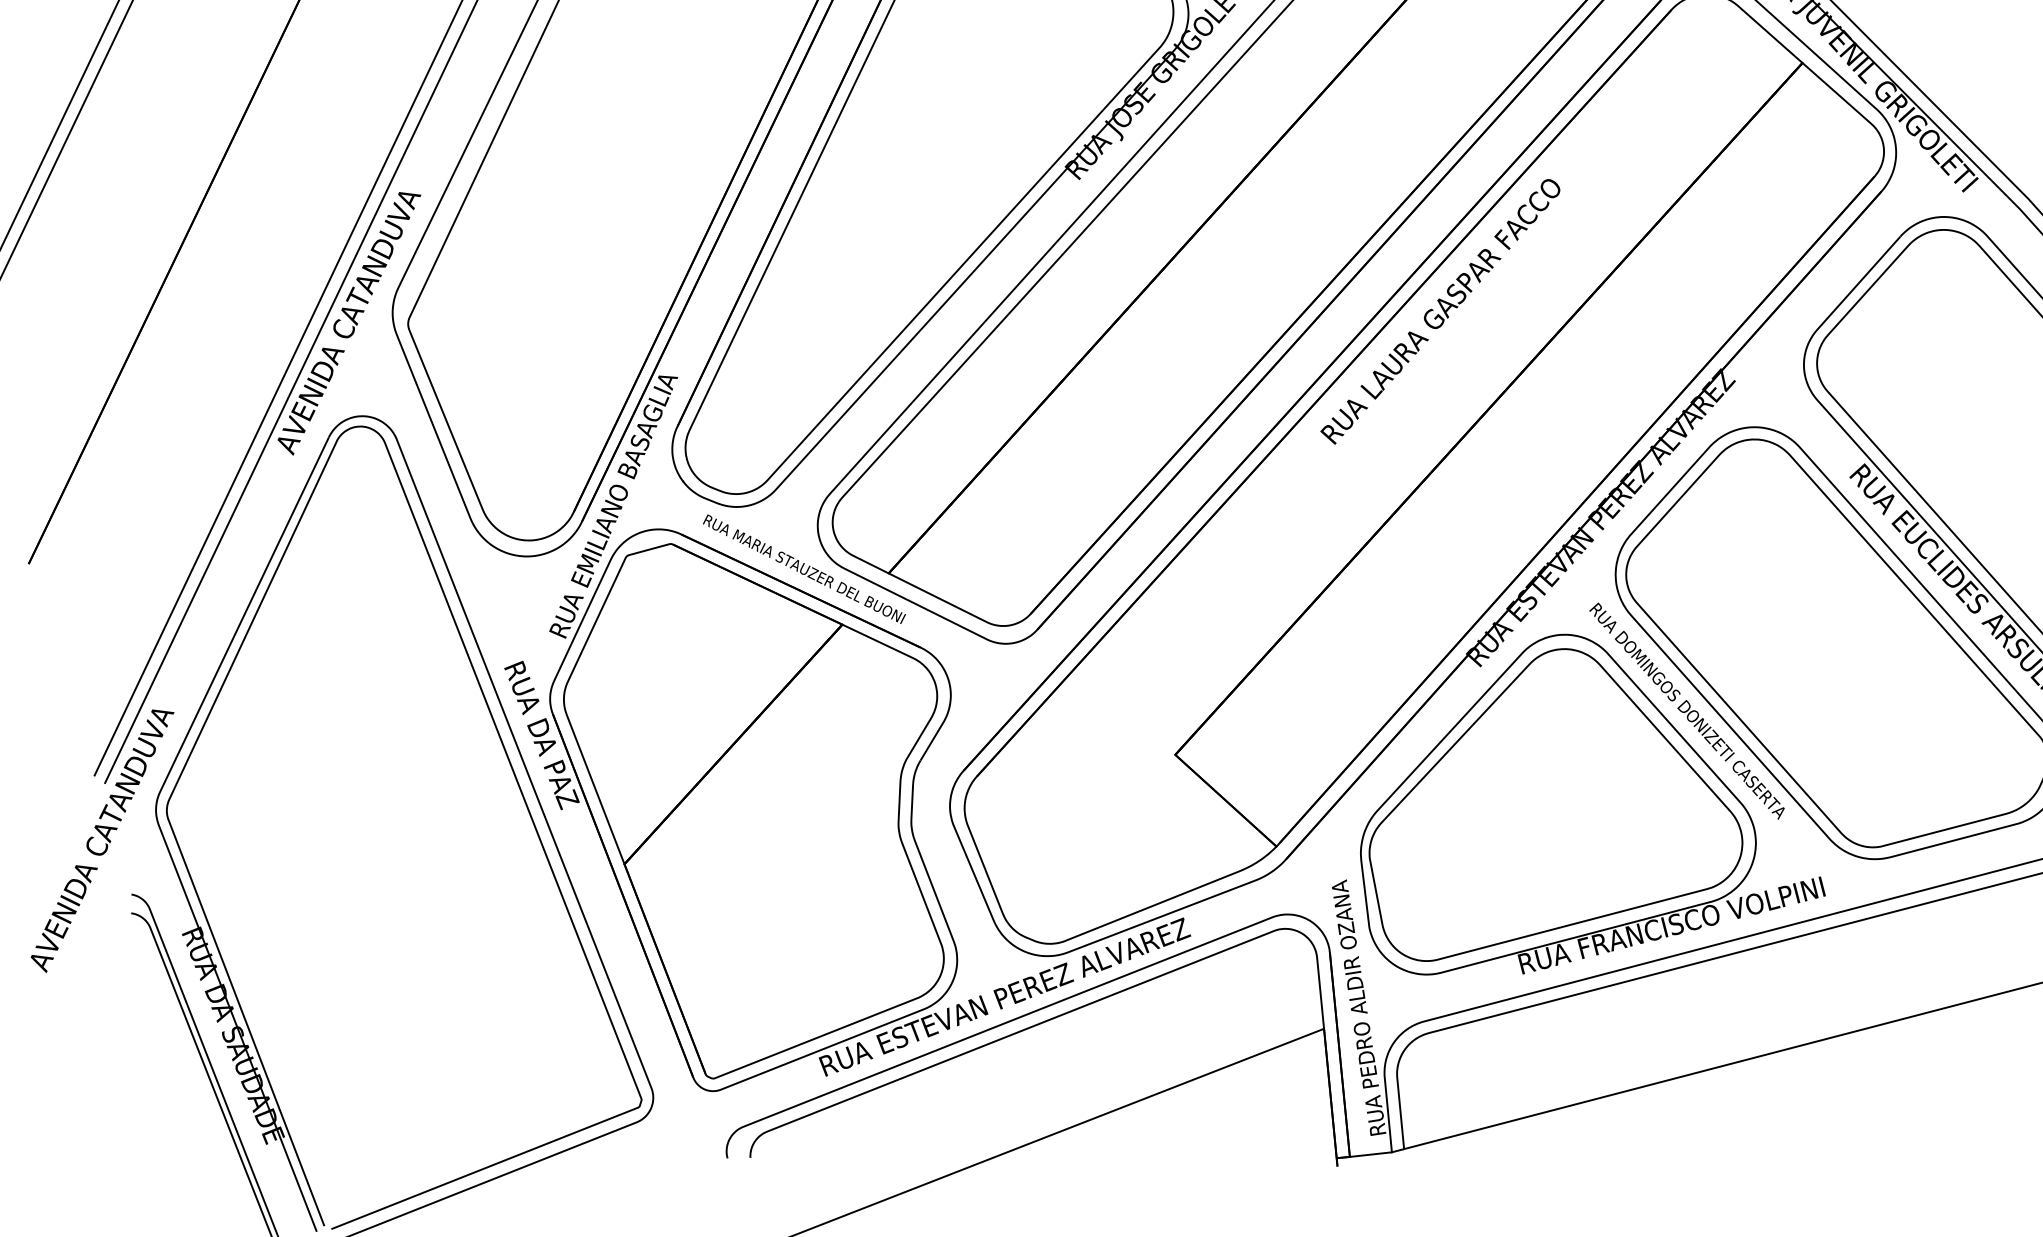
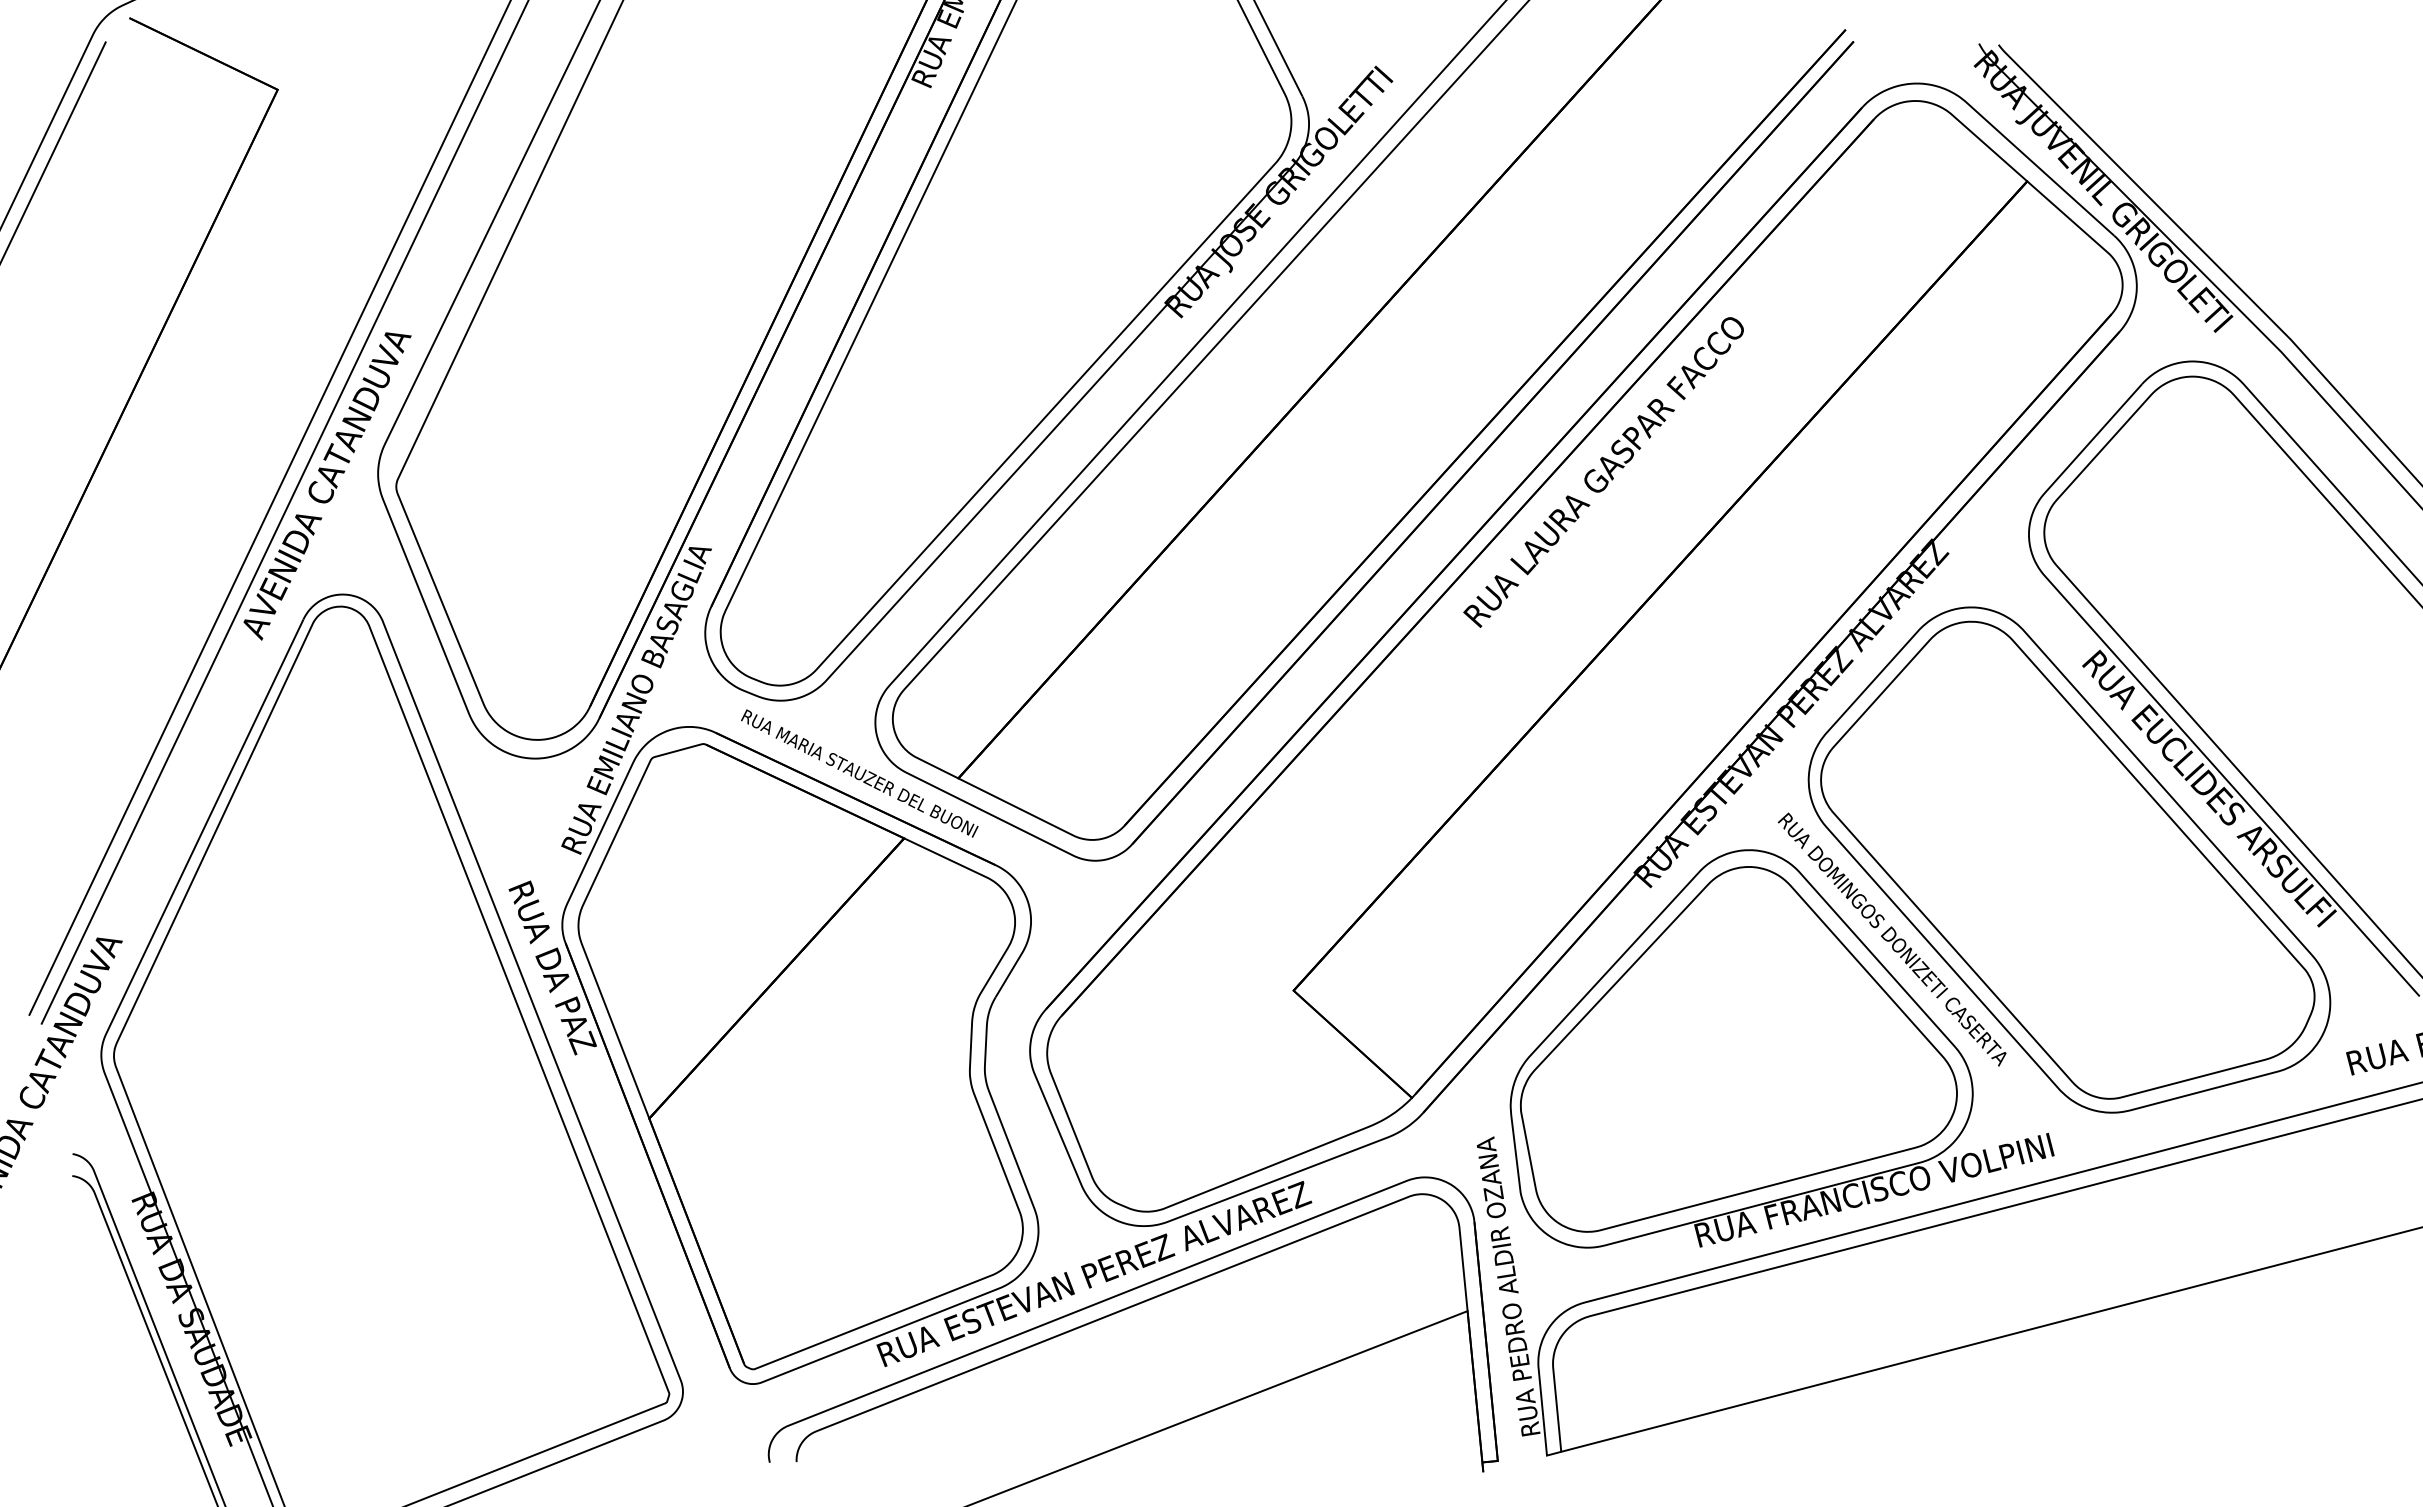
line: (1370, 1153) -> (1521, 1457), removed

